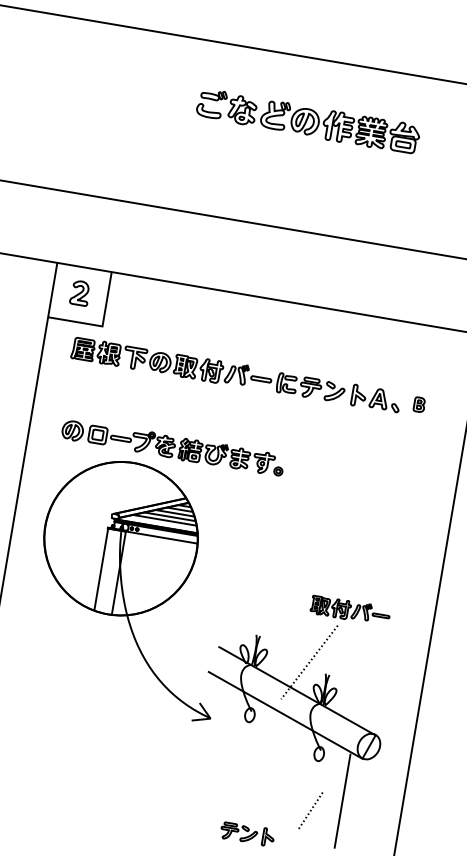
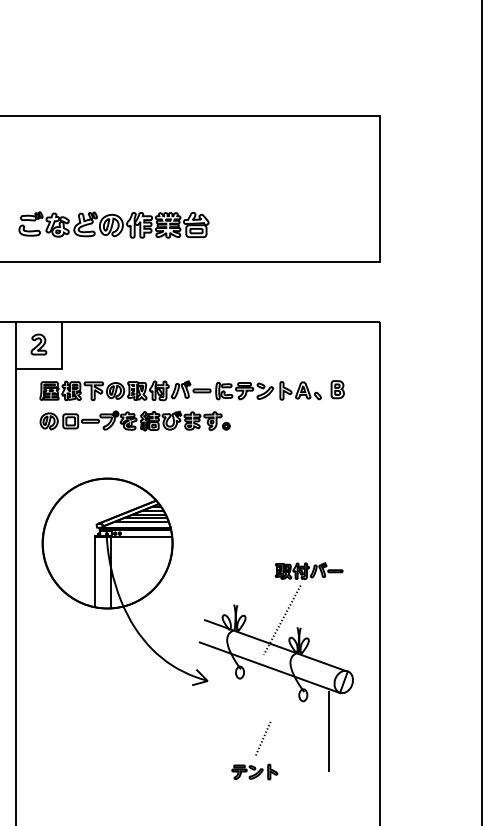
part: (307, 120) -> (113, 224), moved
part: (419, 404) -> (337, 389), size x1.43
part: (172, 446) -> (134, 420), moved
line: (311, 810) -> (263, 738), moved

